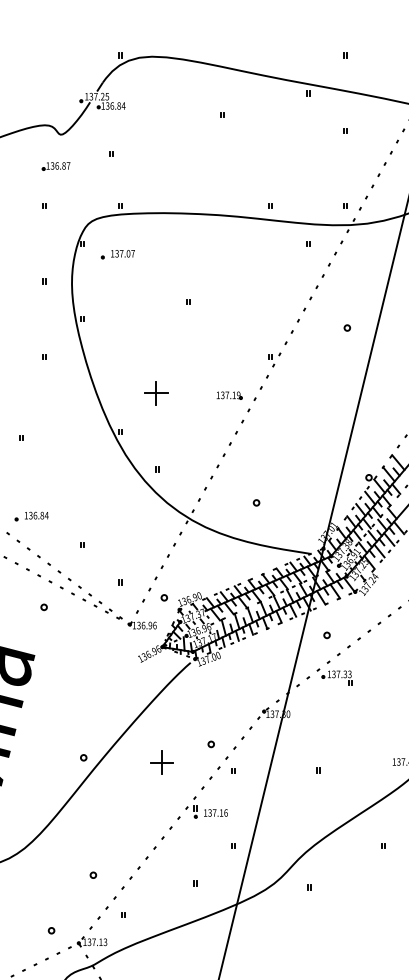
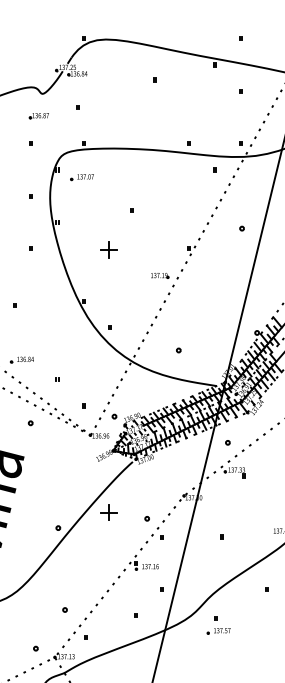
part: (155, 392) -> (108, 249), moved
part: (161, 762) -> (108, 512), moved
part: (313, 906) -> (218, 631), added

